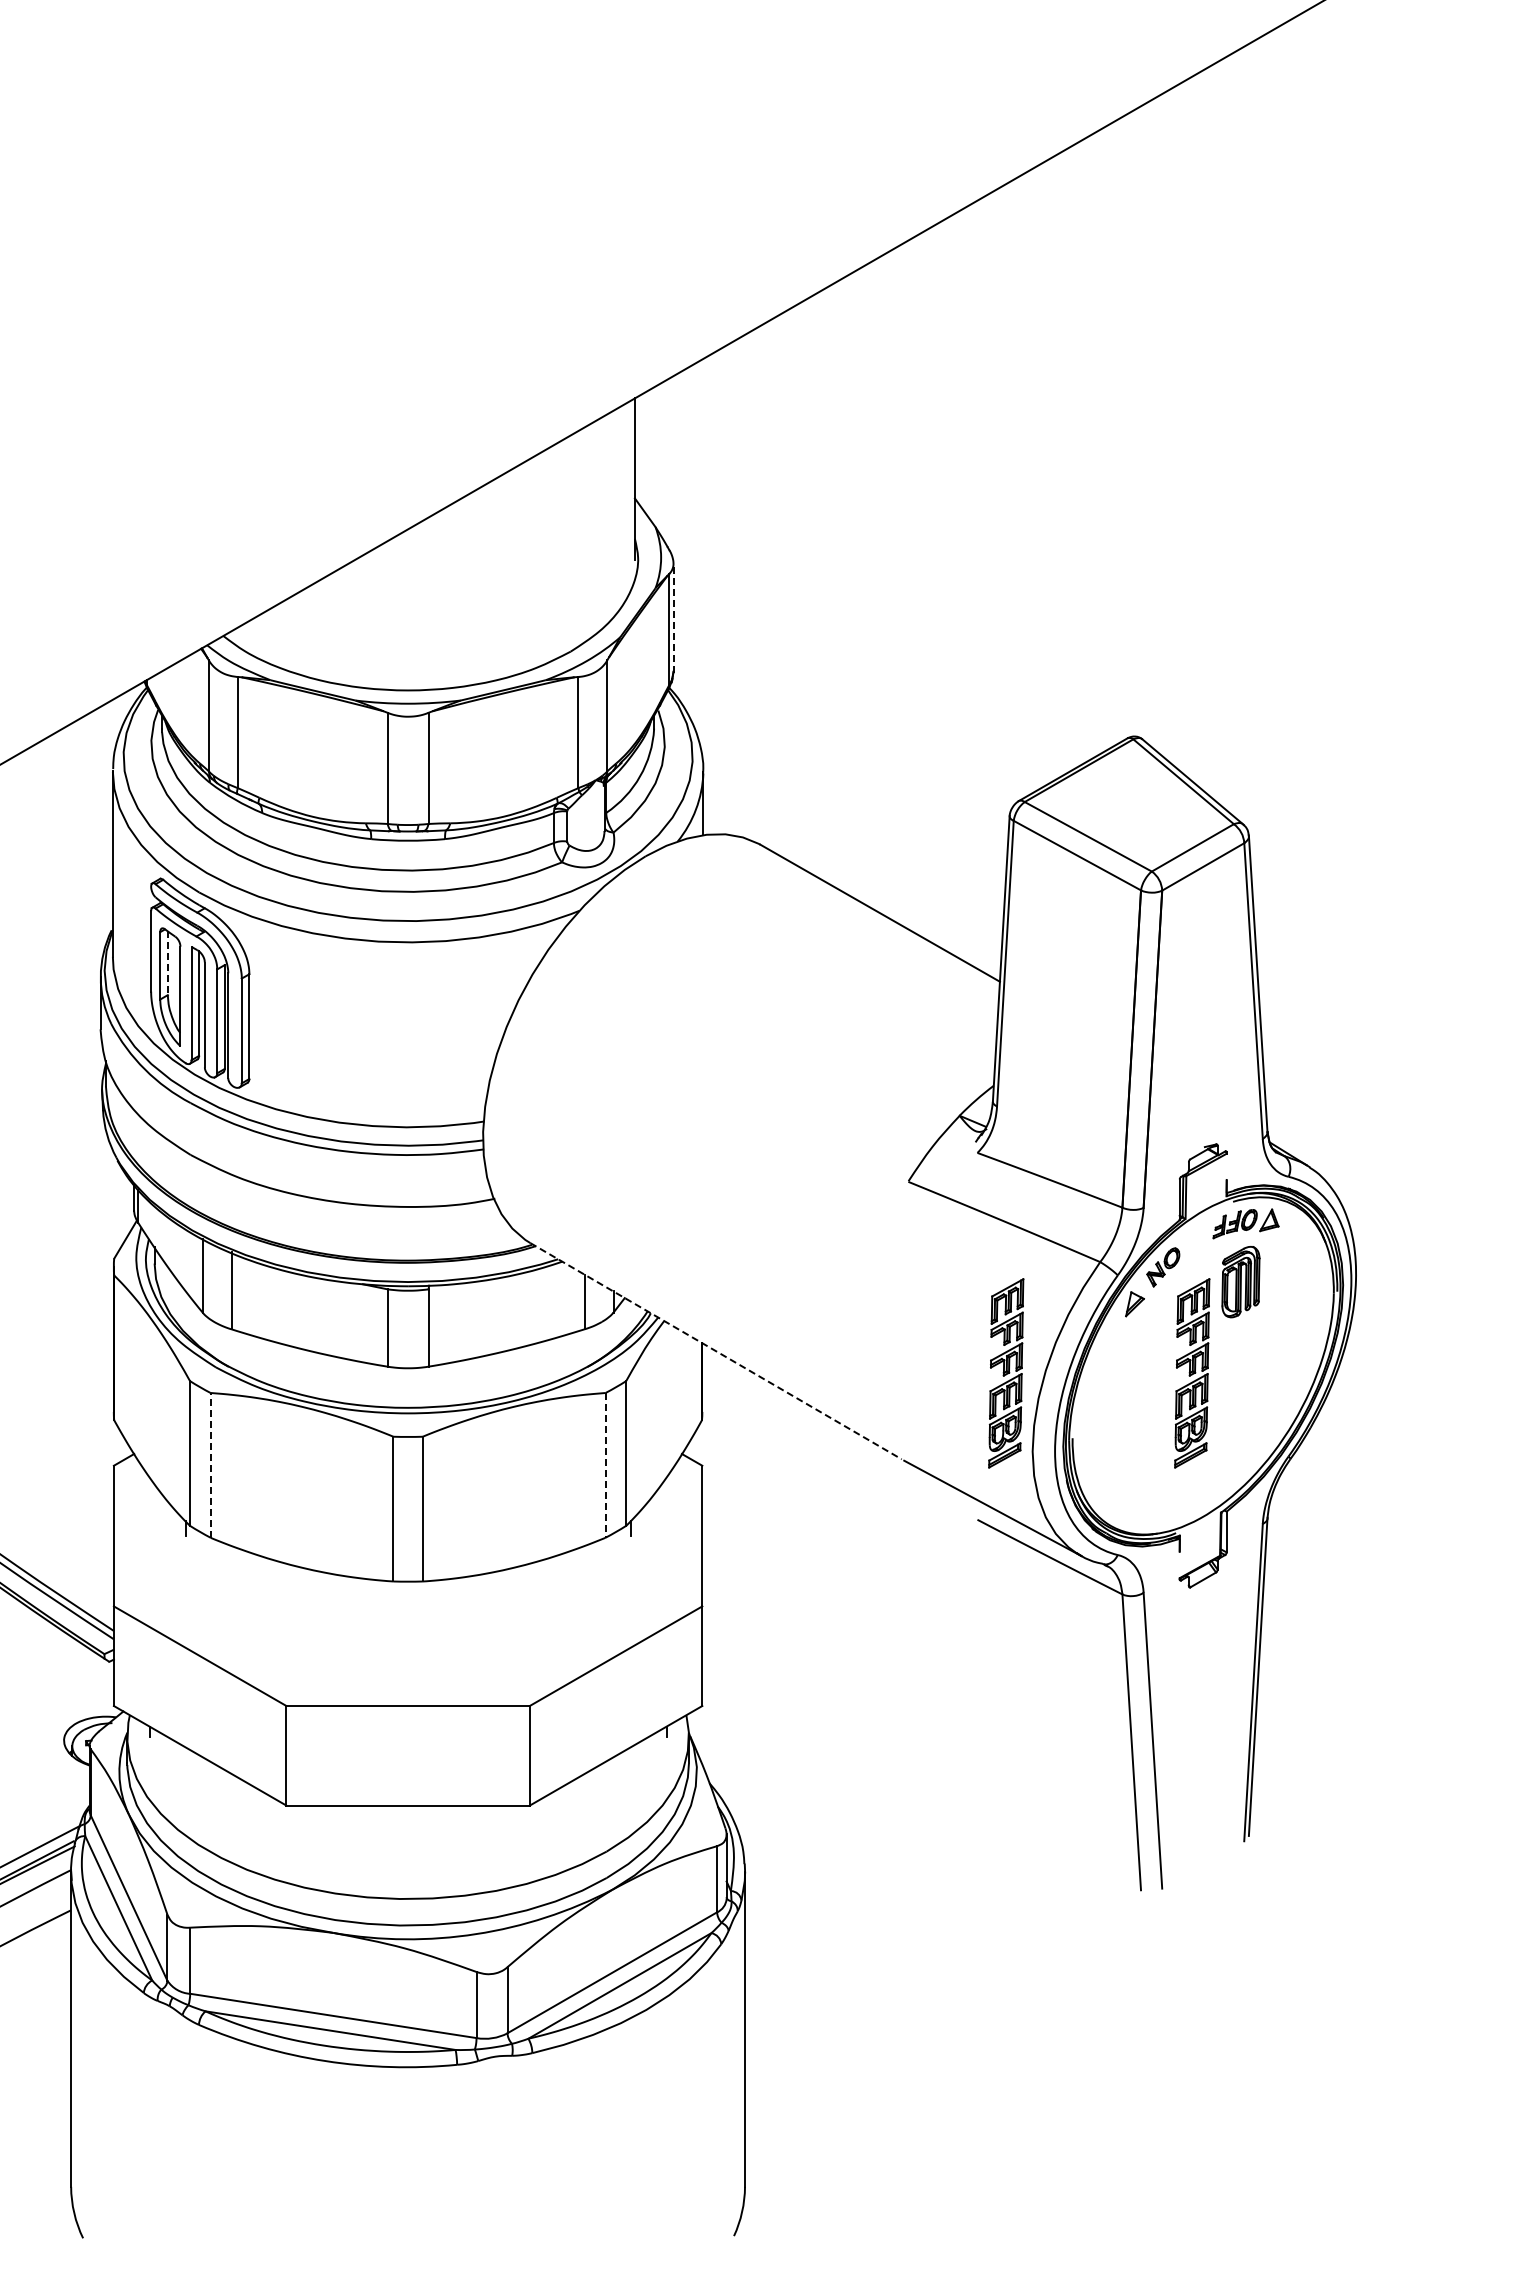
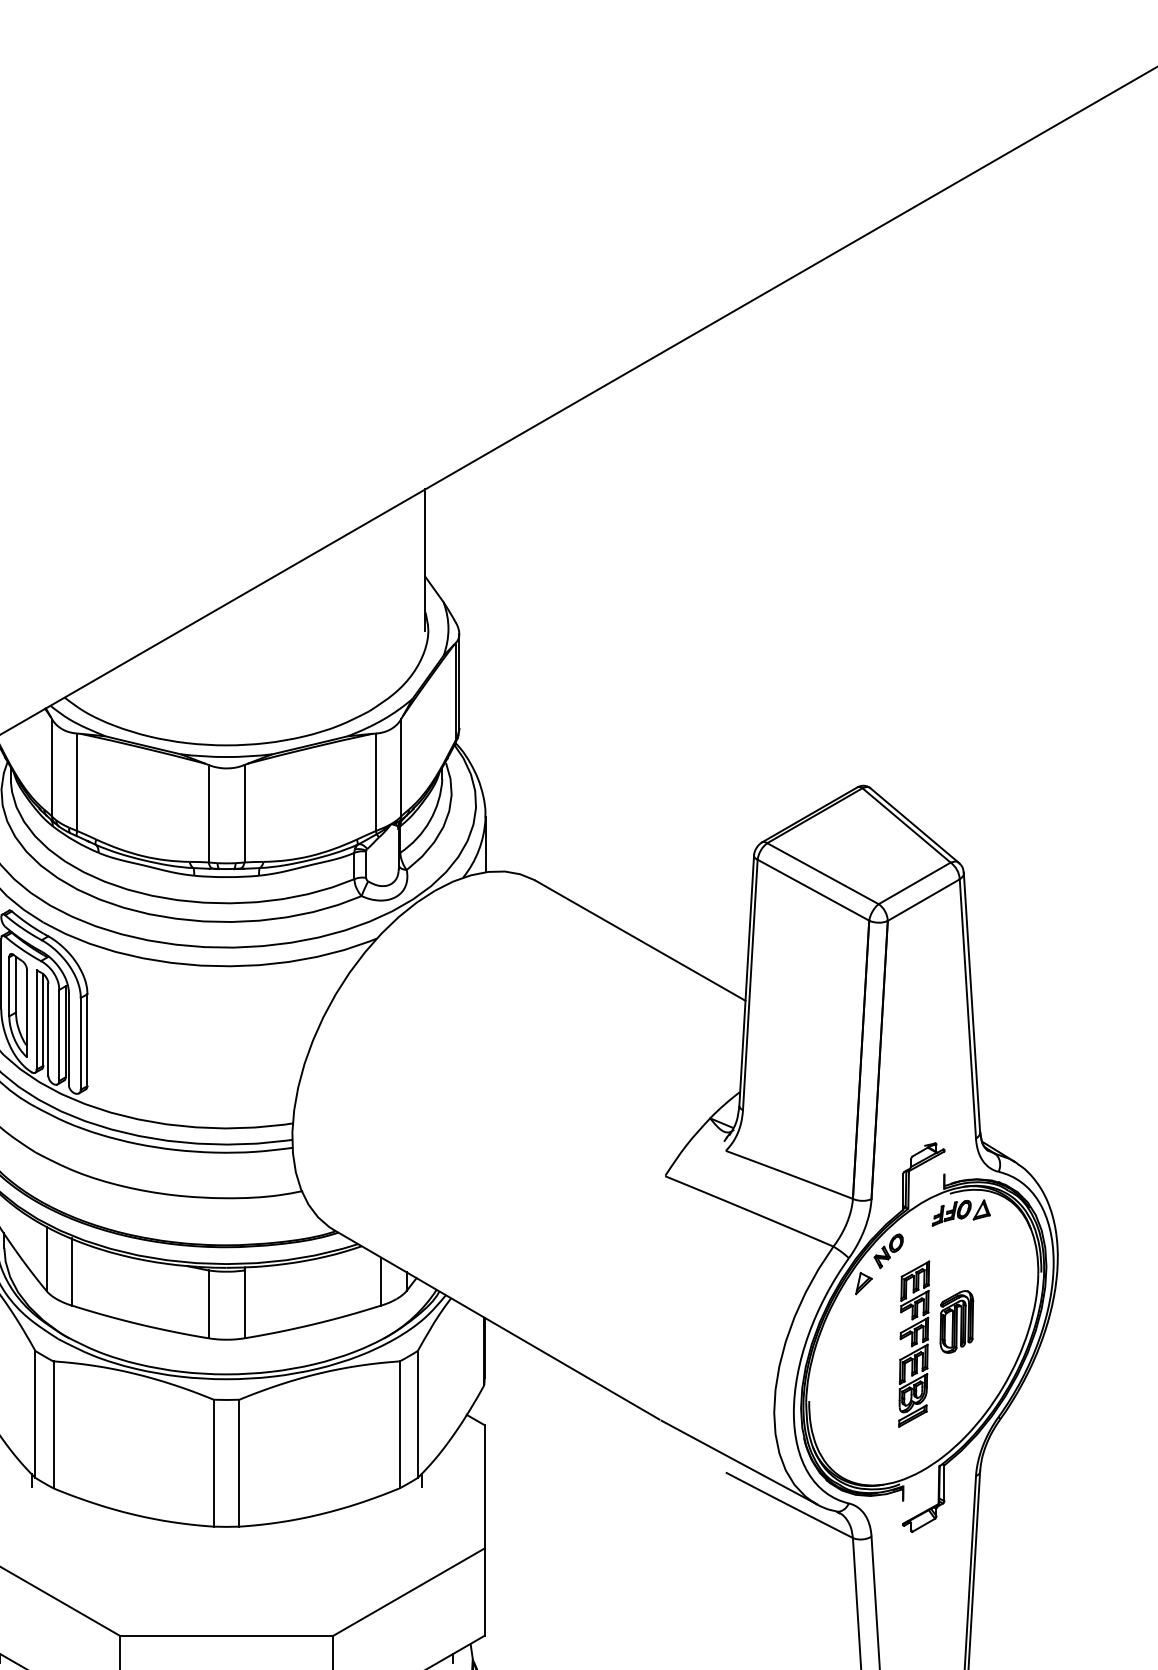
line: (673, 618) -> (459, 682), dashed -> solid
line: (167, 963) -> (15, 984), dashed -> solid
part: (1240, 1282) -> (956, 1322), moved
line: (716, 1351) -> (497, 1324), dashed -> solid
part: (1006, 1373) -> (751, 1344), removed
line: (210, 1464) -> (53, 1424), dashed -> solid
line: (605, 1465) -> (399, 1424), dashed -> solid

